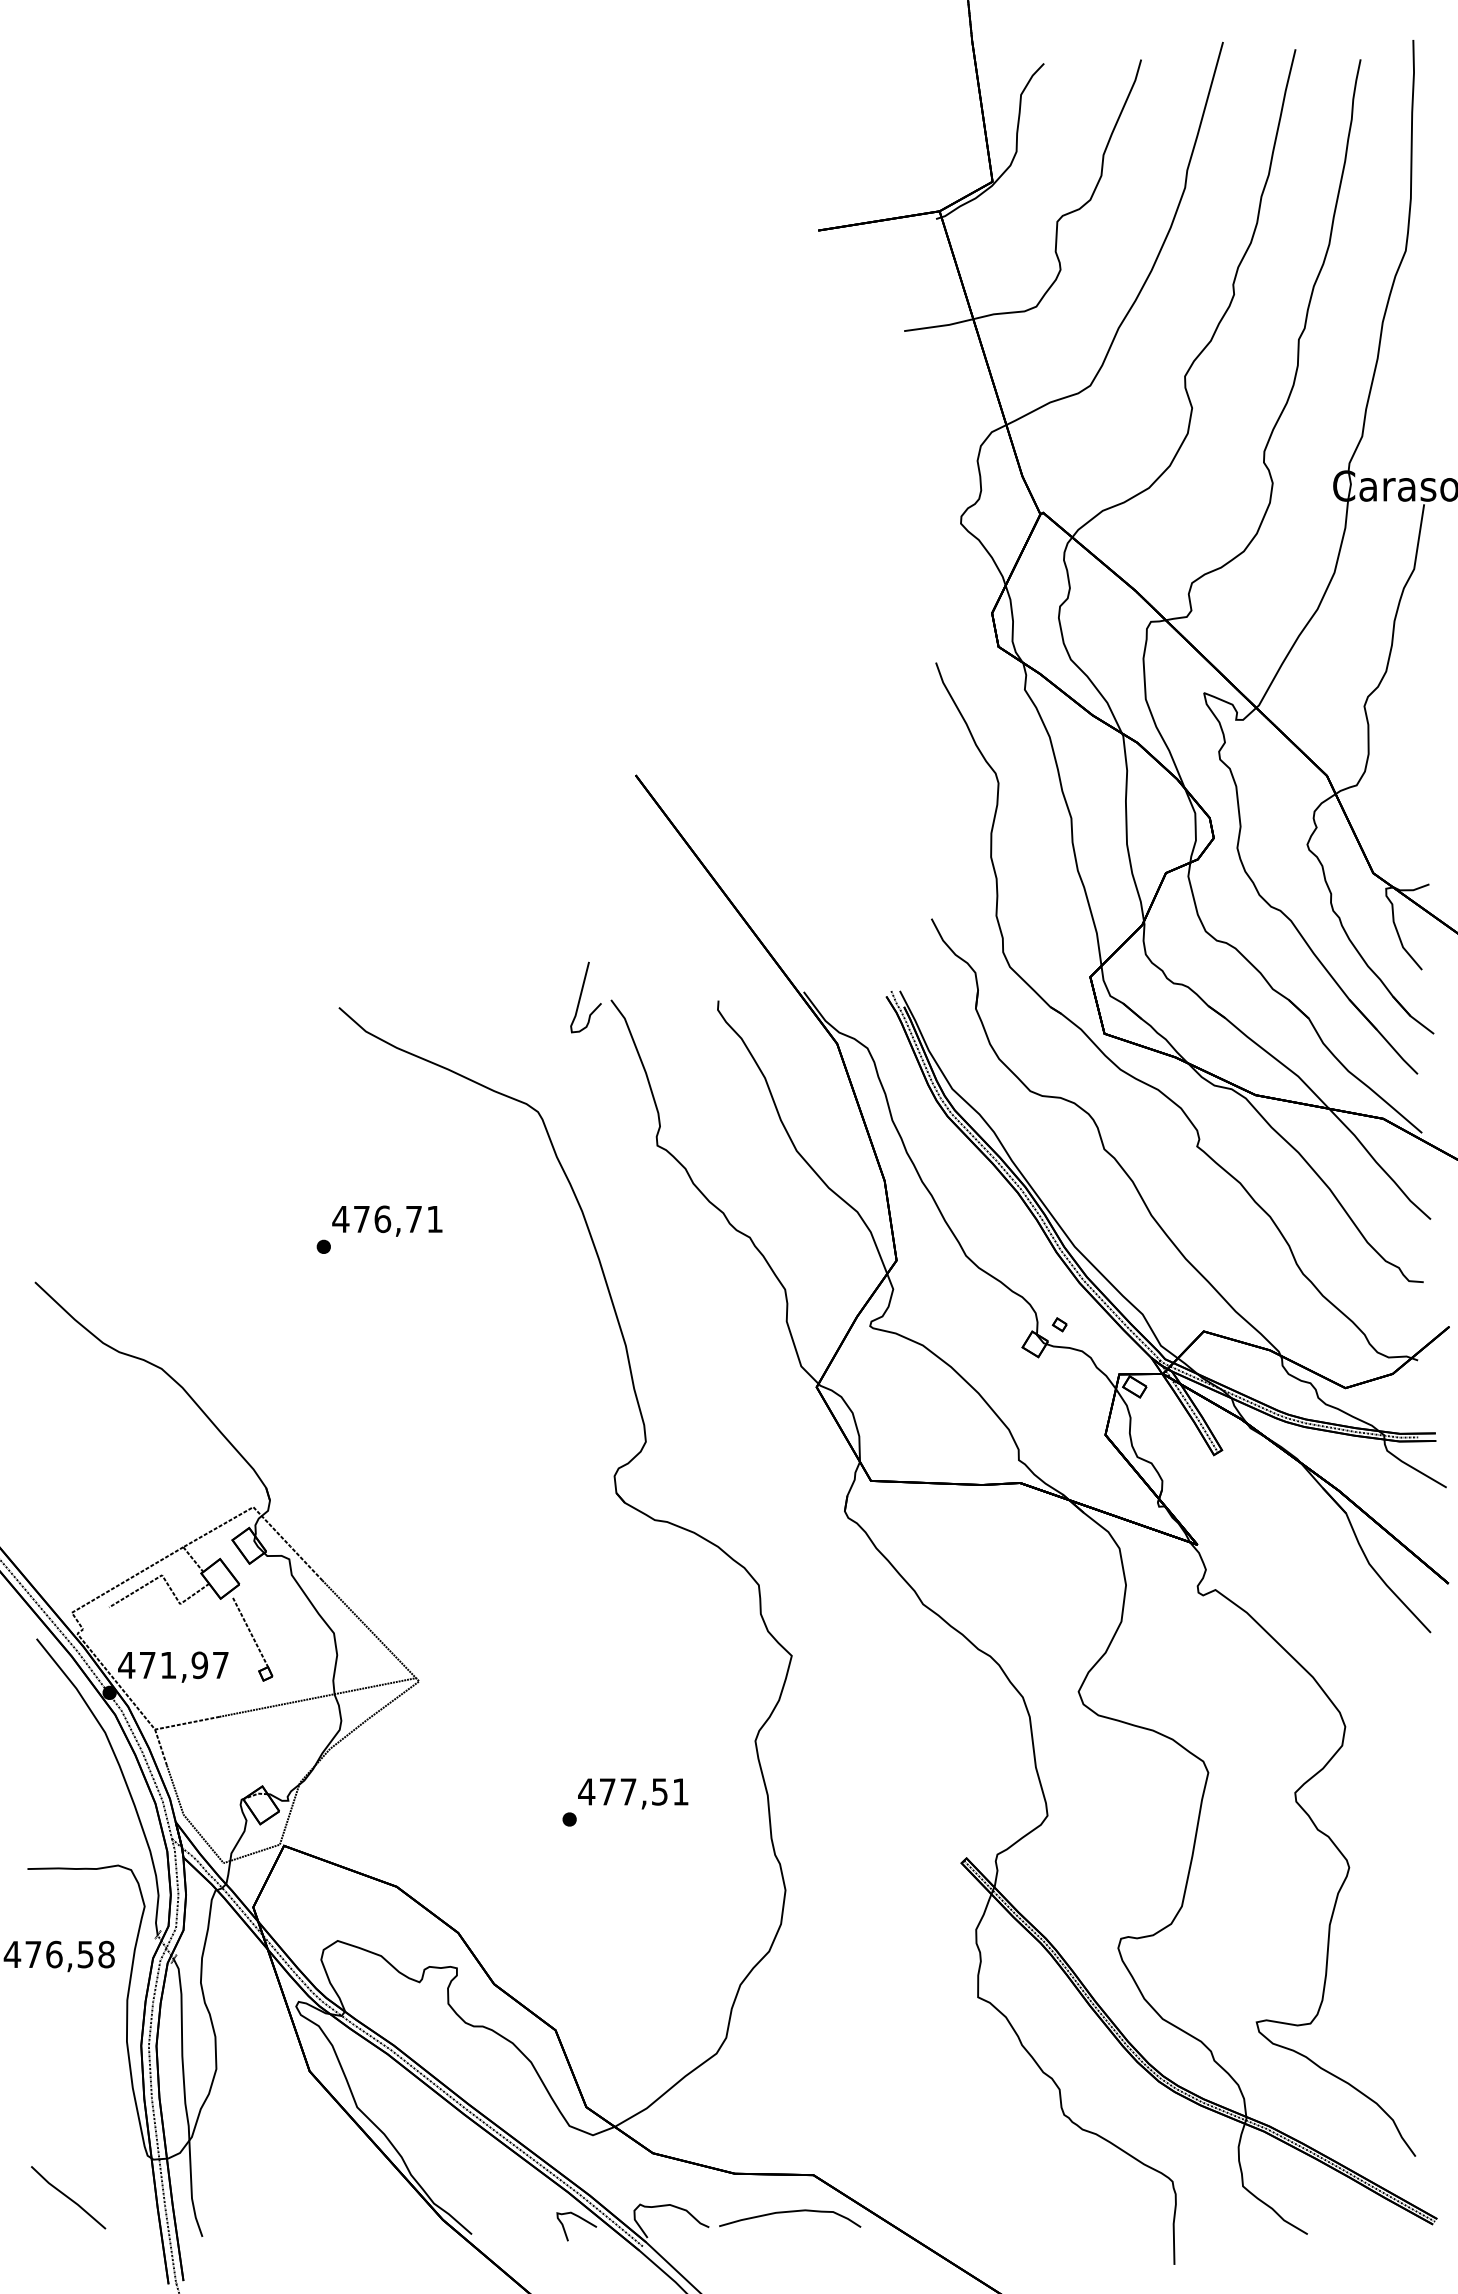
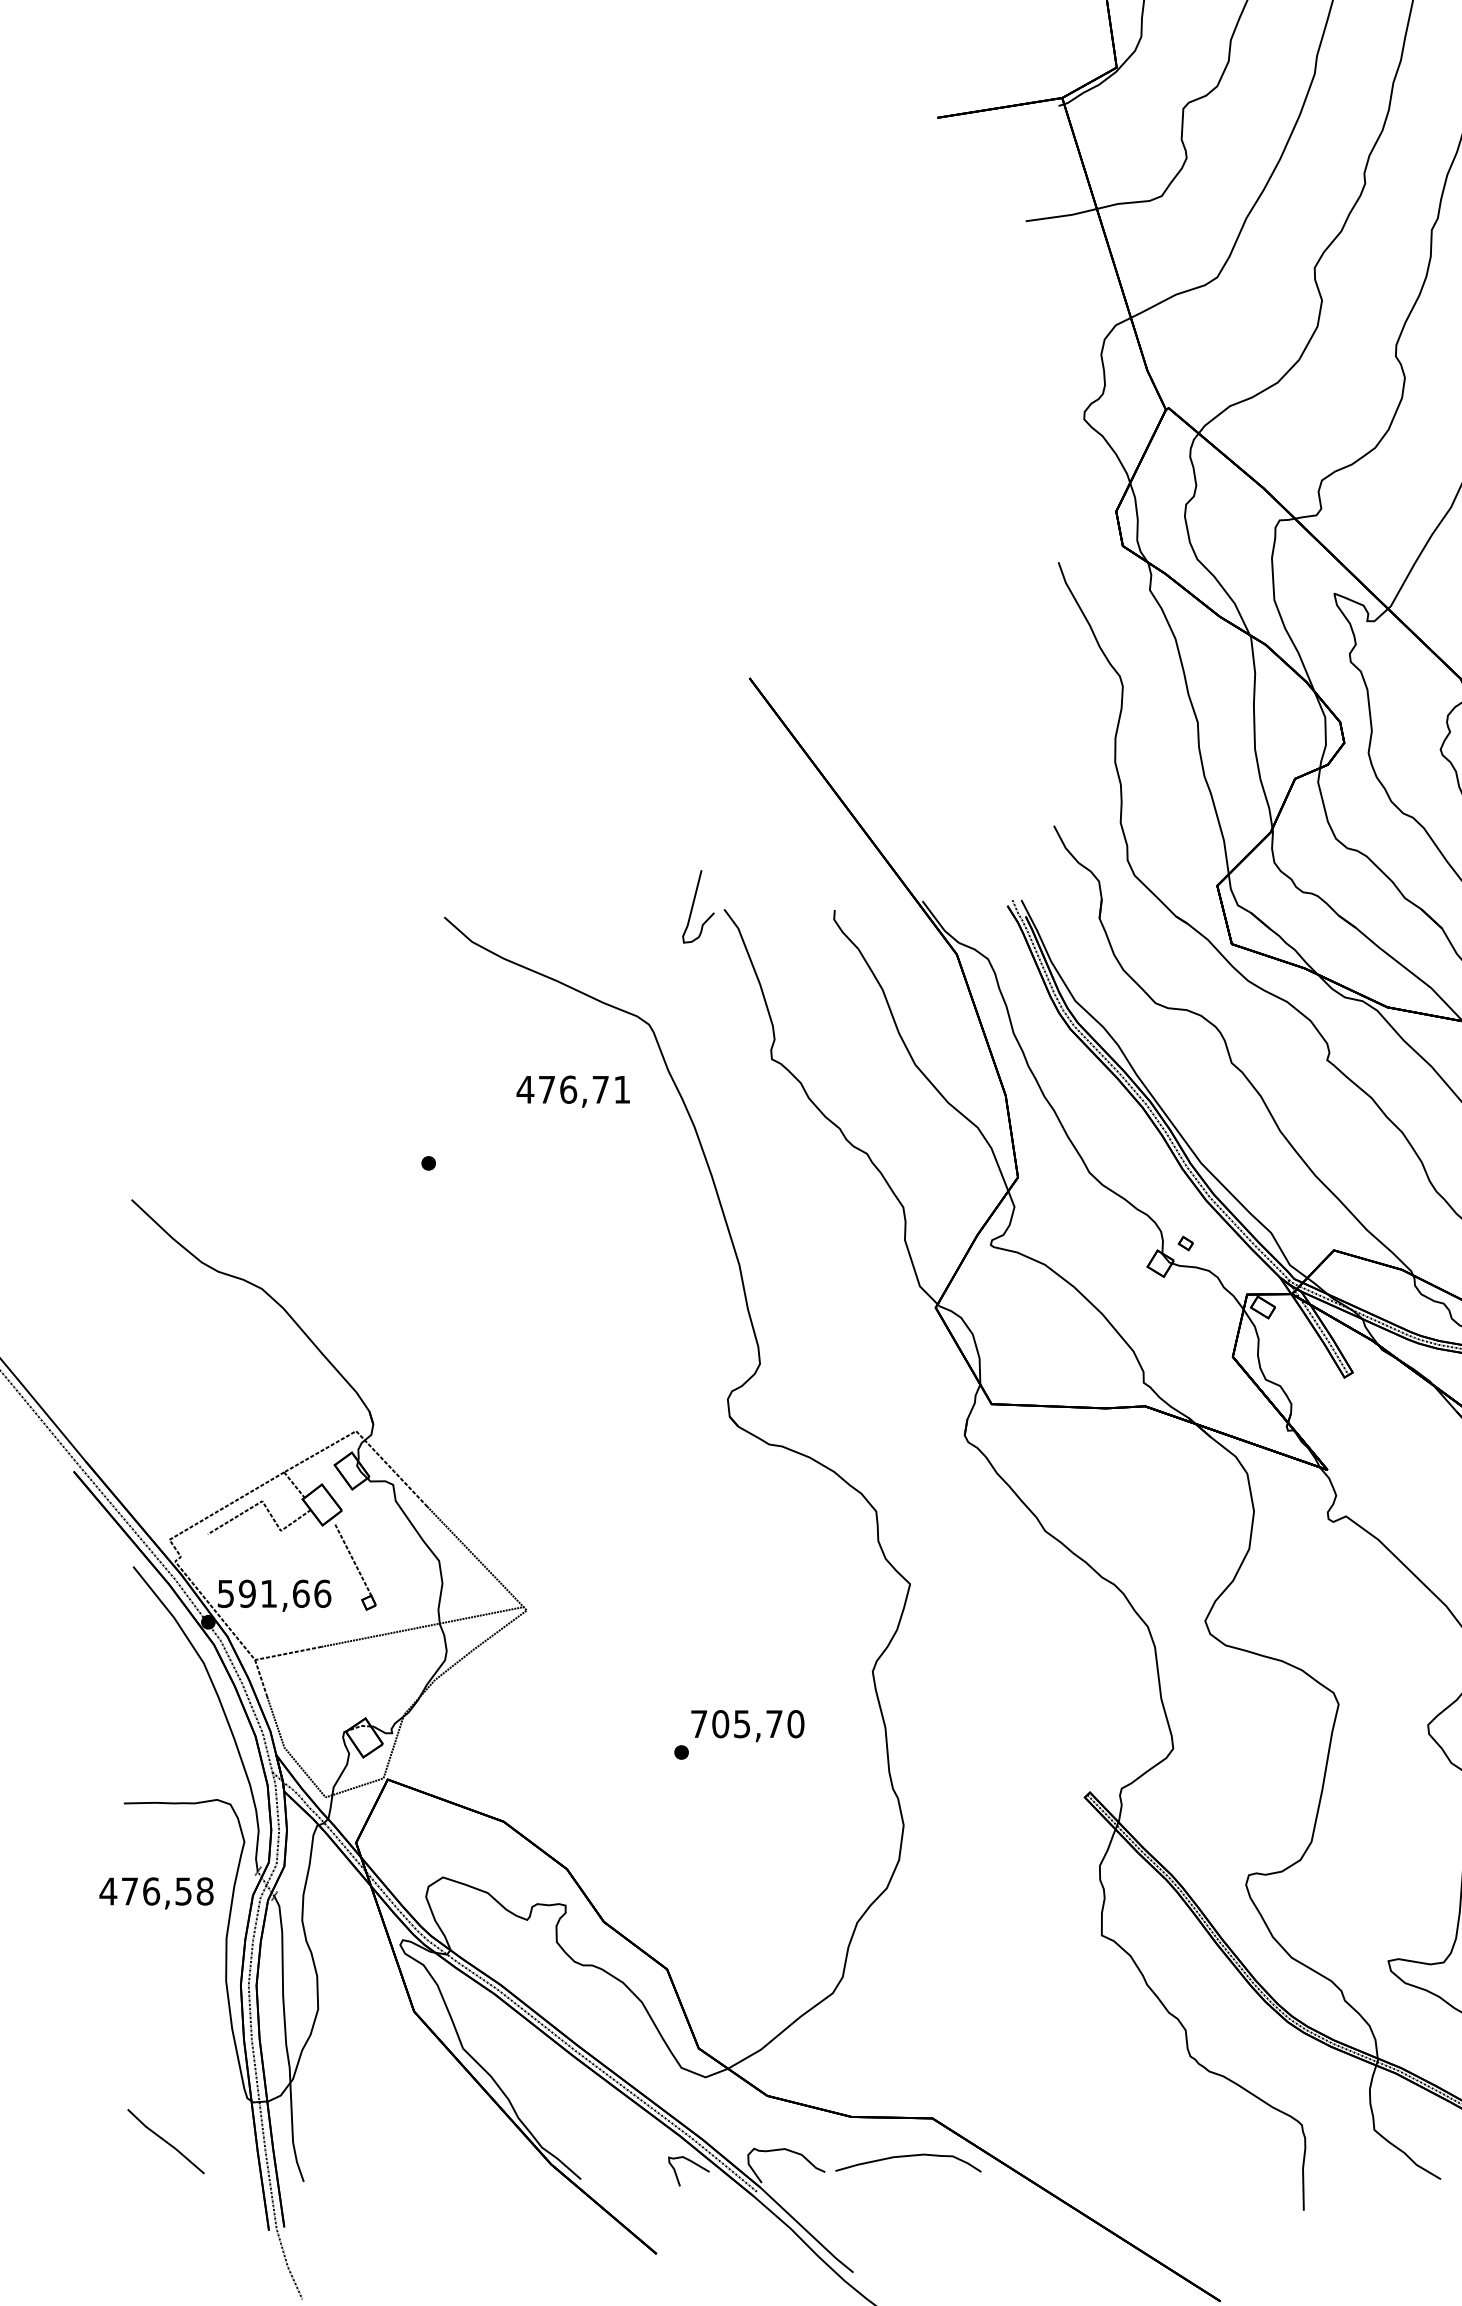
text: (387, 1220) -> (573, 1090), moved
text: (173, 1665) -> (274, 1594), 471,97 -> 591,66
text: (633, 1791) -> (747, 1723), 477,51 -> 705,70

